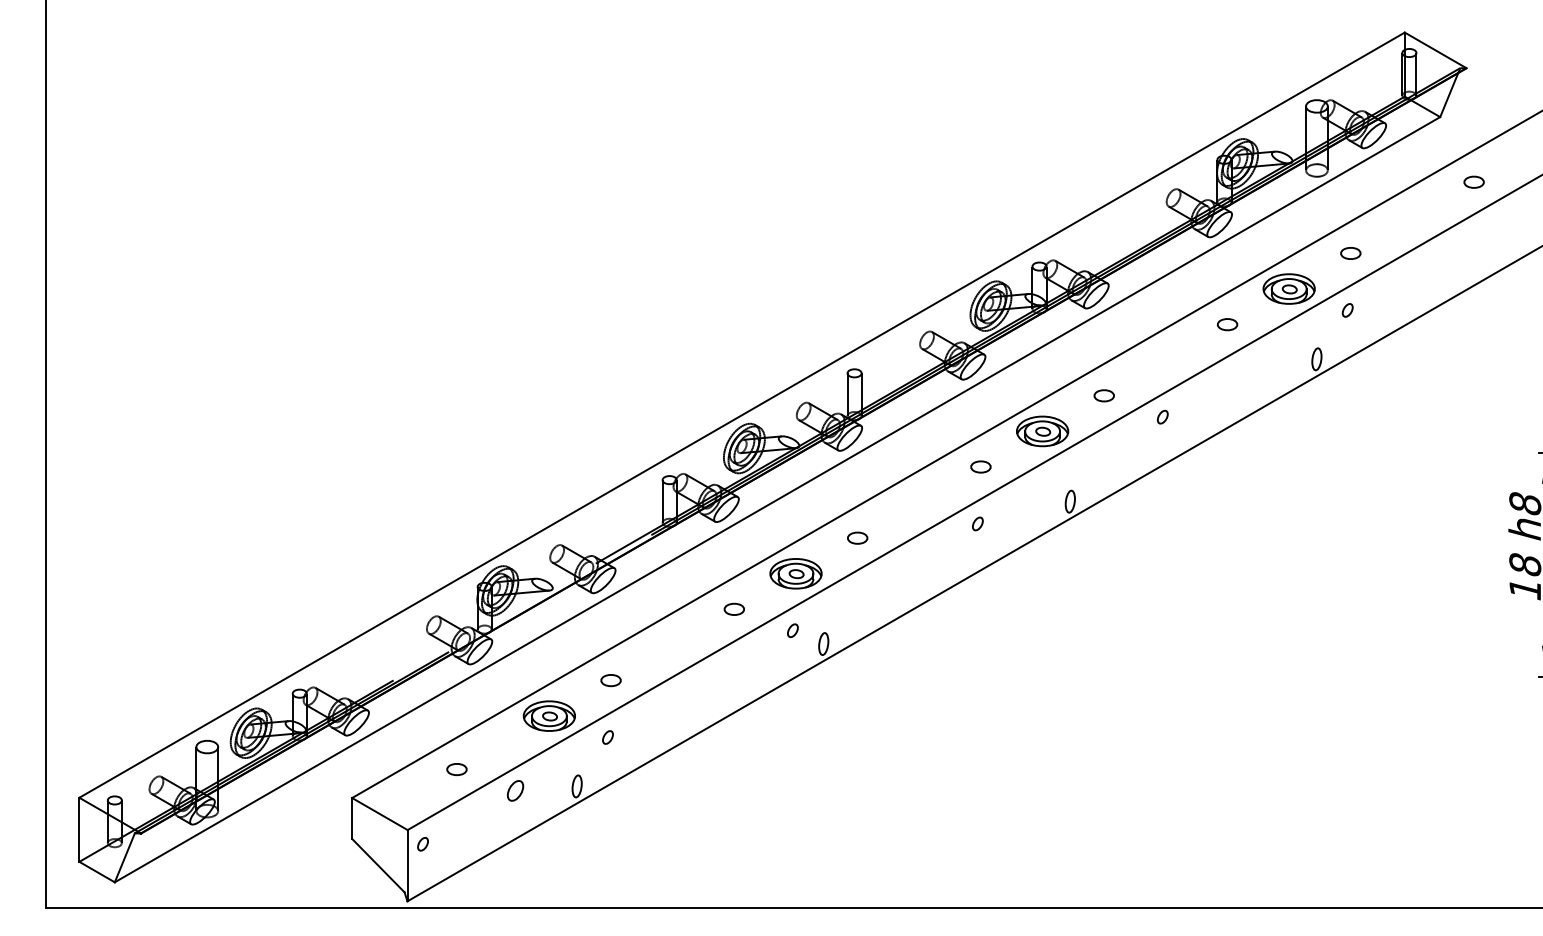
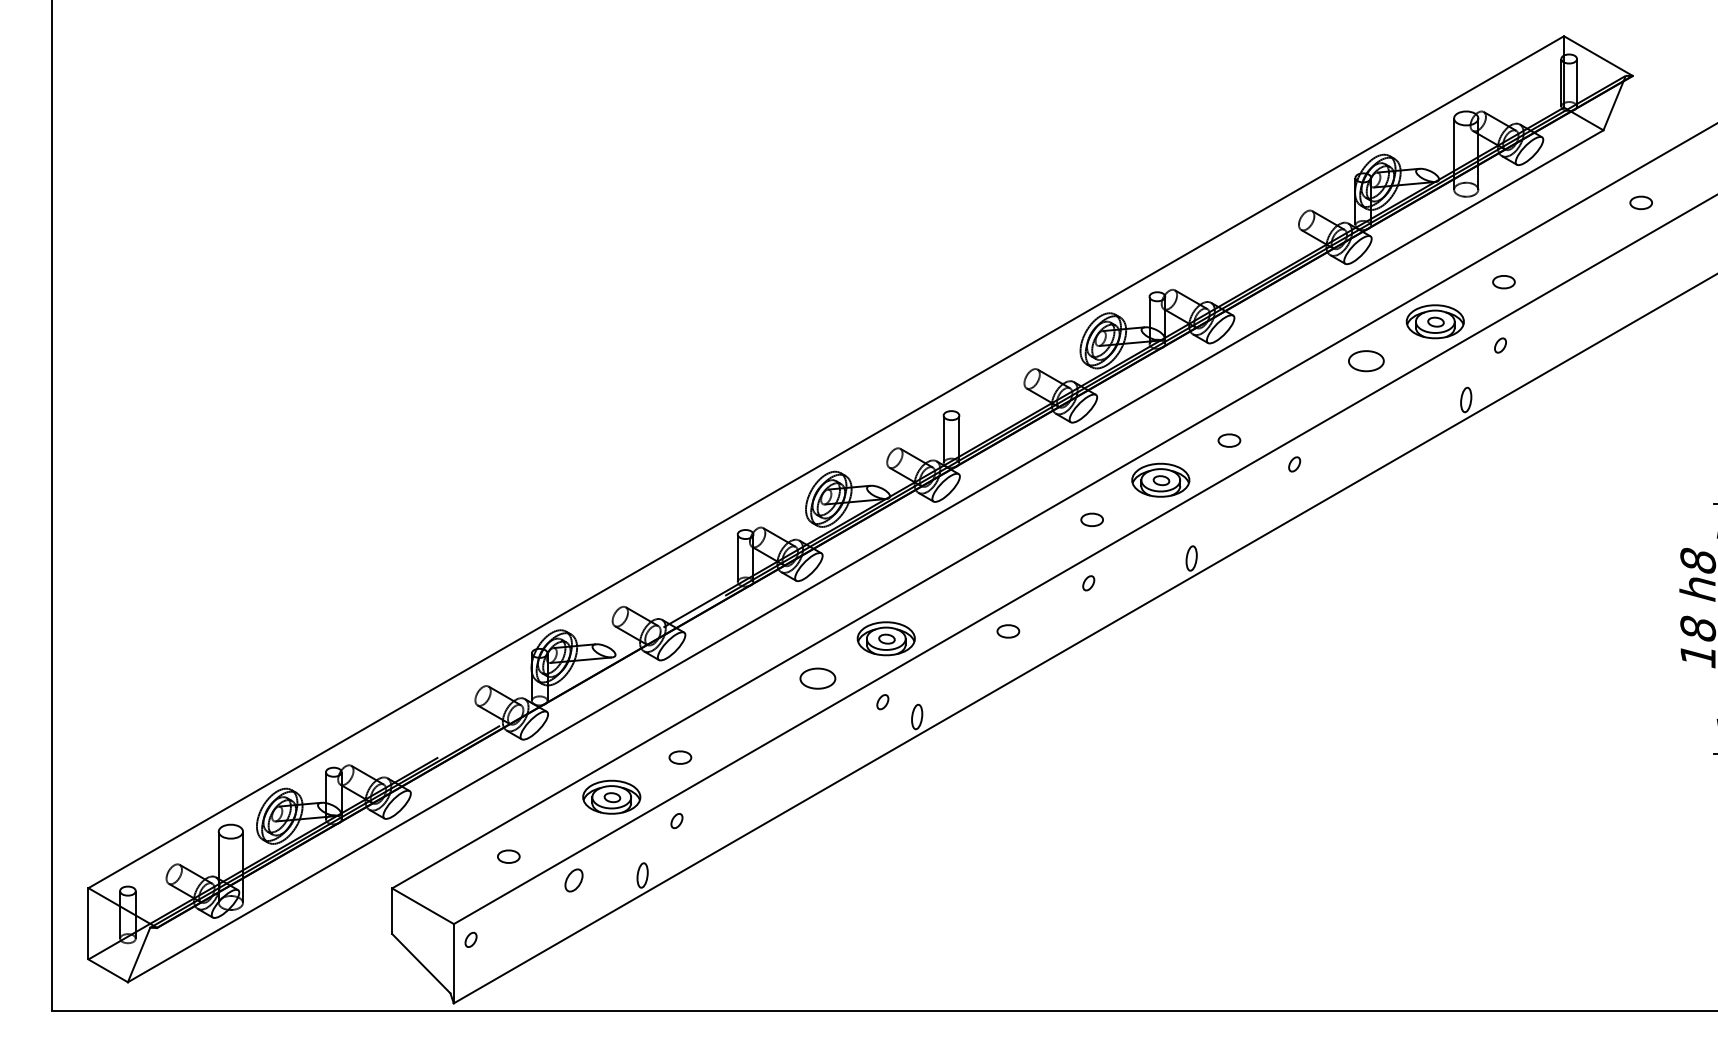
part: (1227, 324) -> (1366, 361), size x1.6
part: (857, 537) -> (1008, 630), moved
part: (733, 608) -> (816, 677), size x1.6

